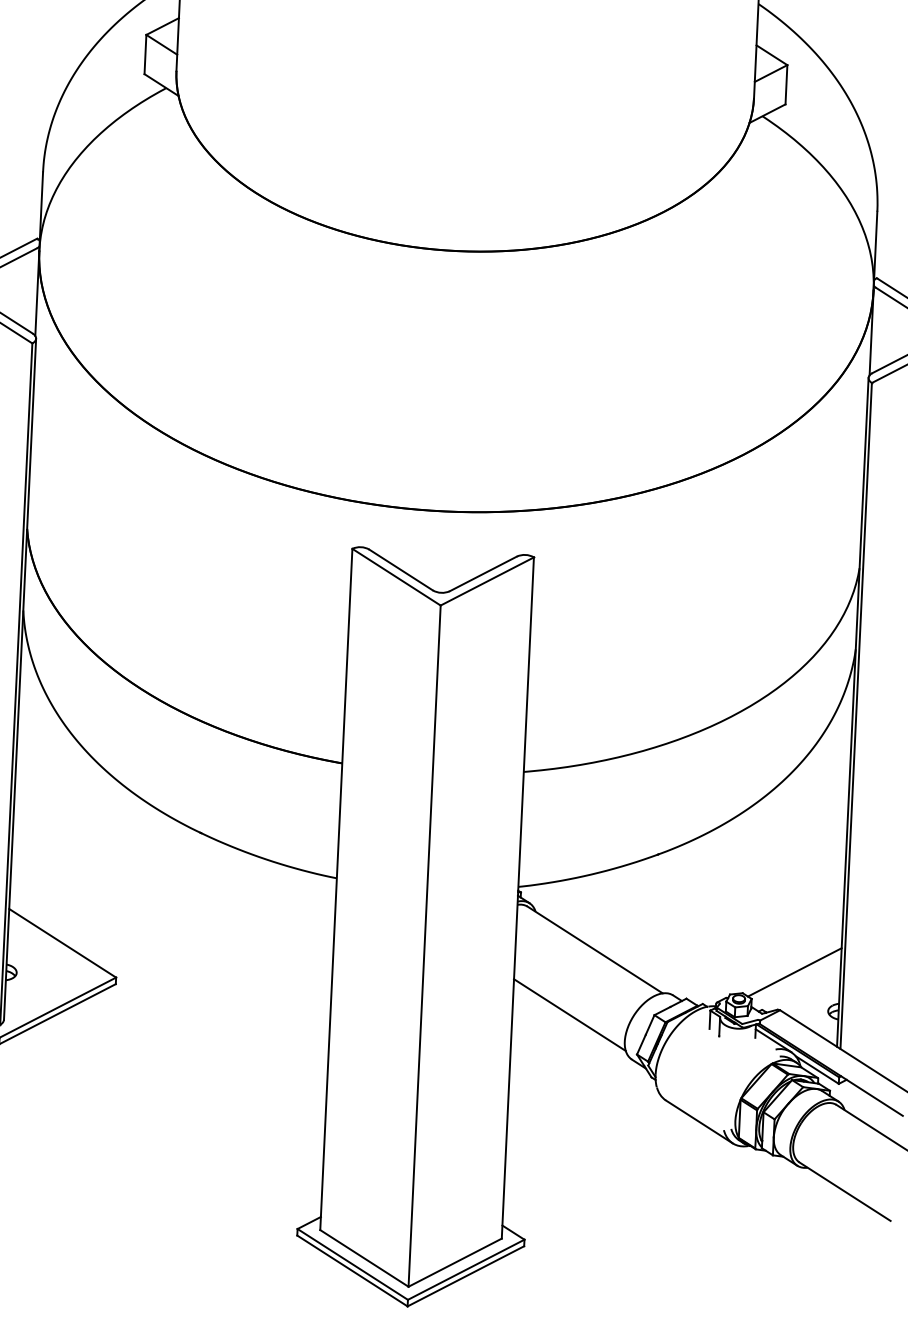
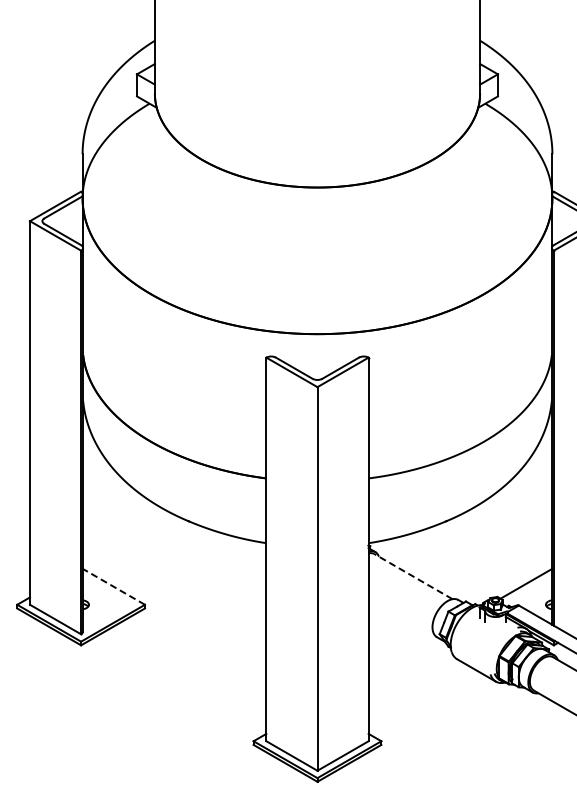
line: (63, 942) -> (114, 586), solid -> dashed
line: (593, 949) -> (412, 576), solid -> dashed
line: (569, 1014) -> (400, 613), removed

